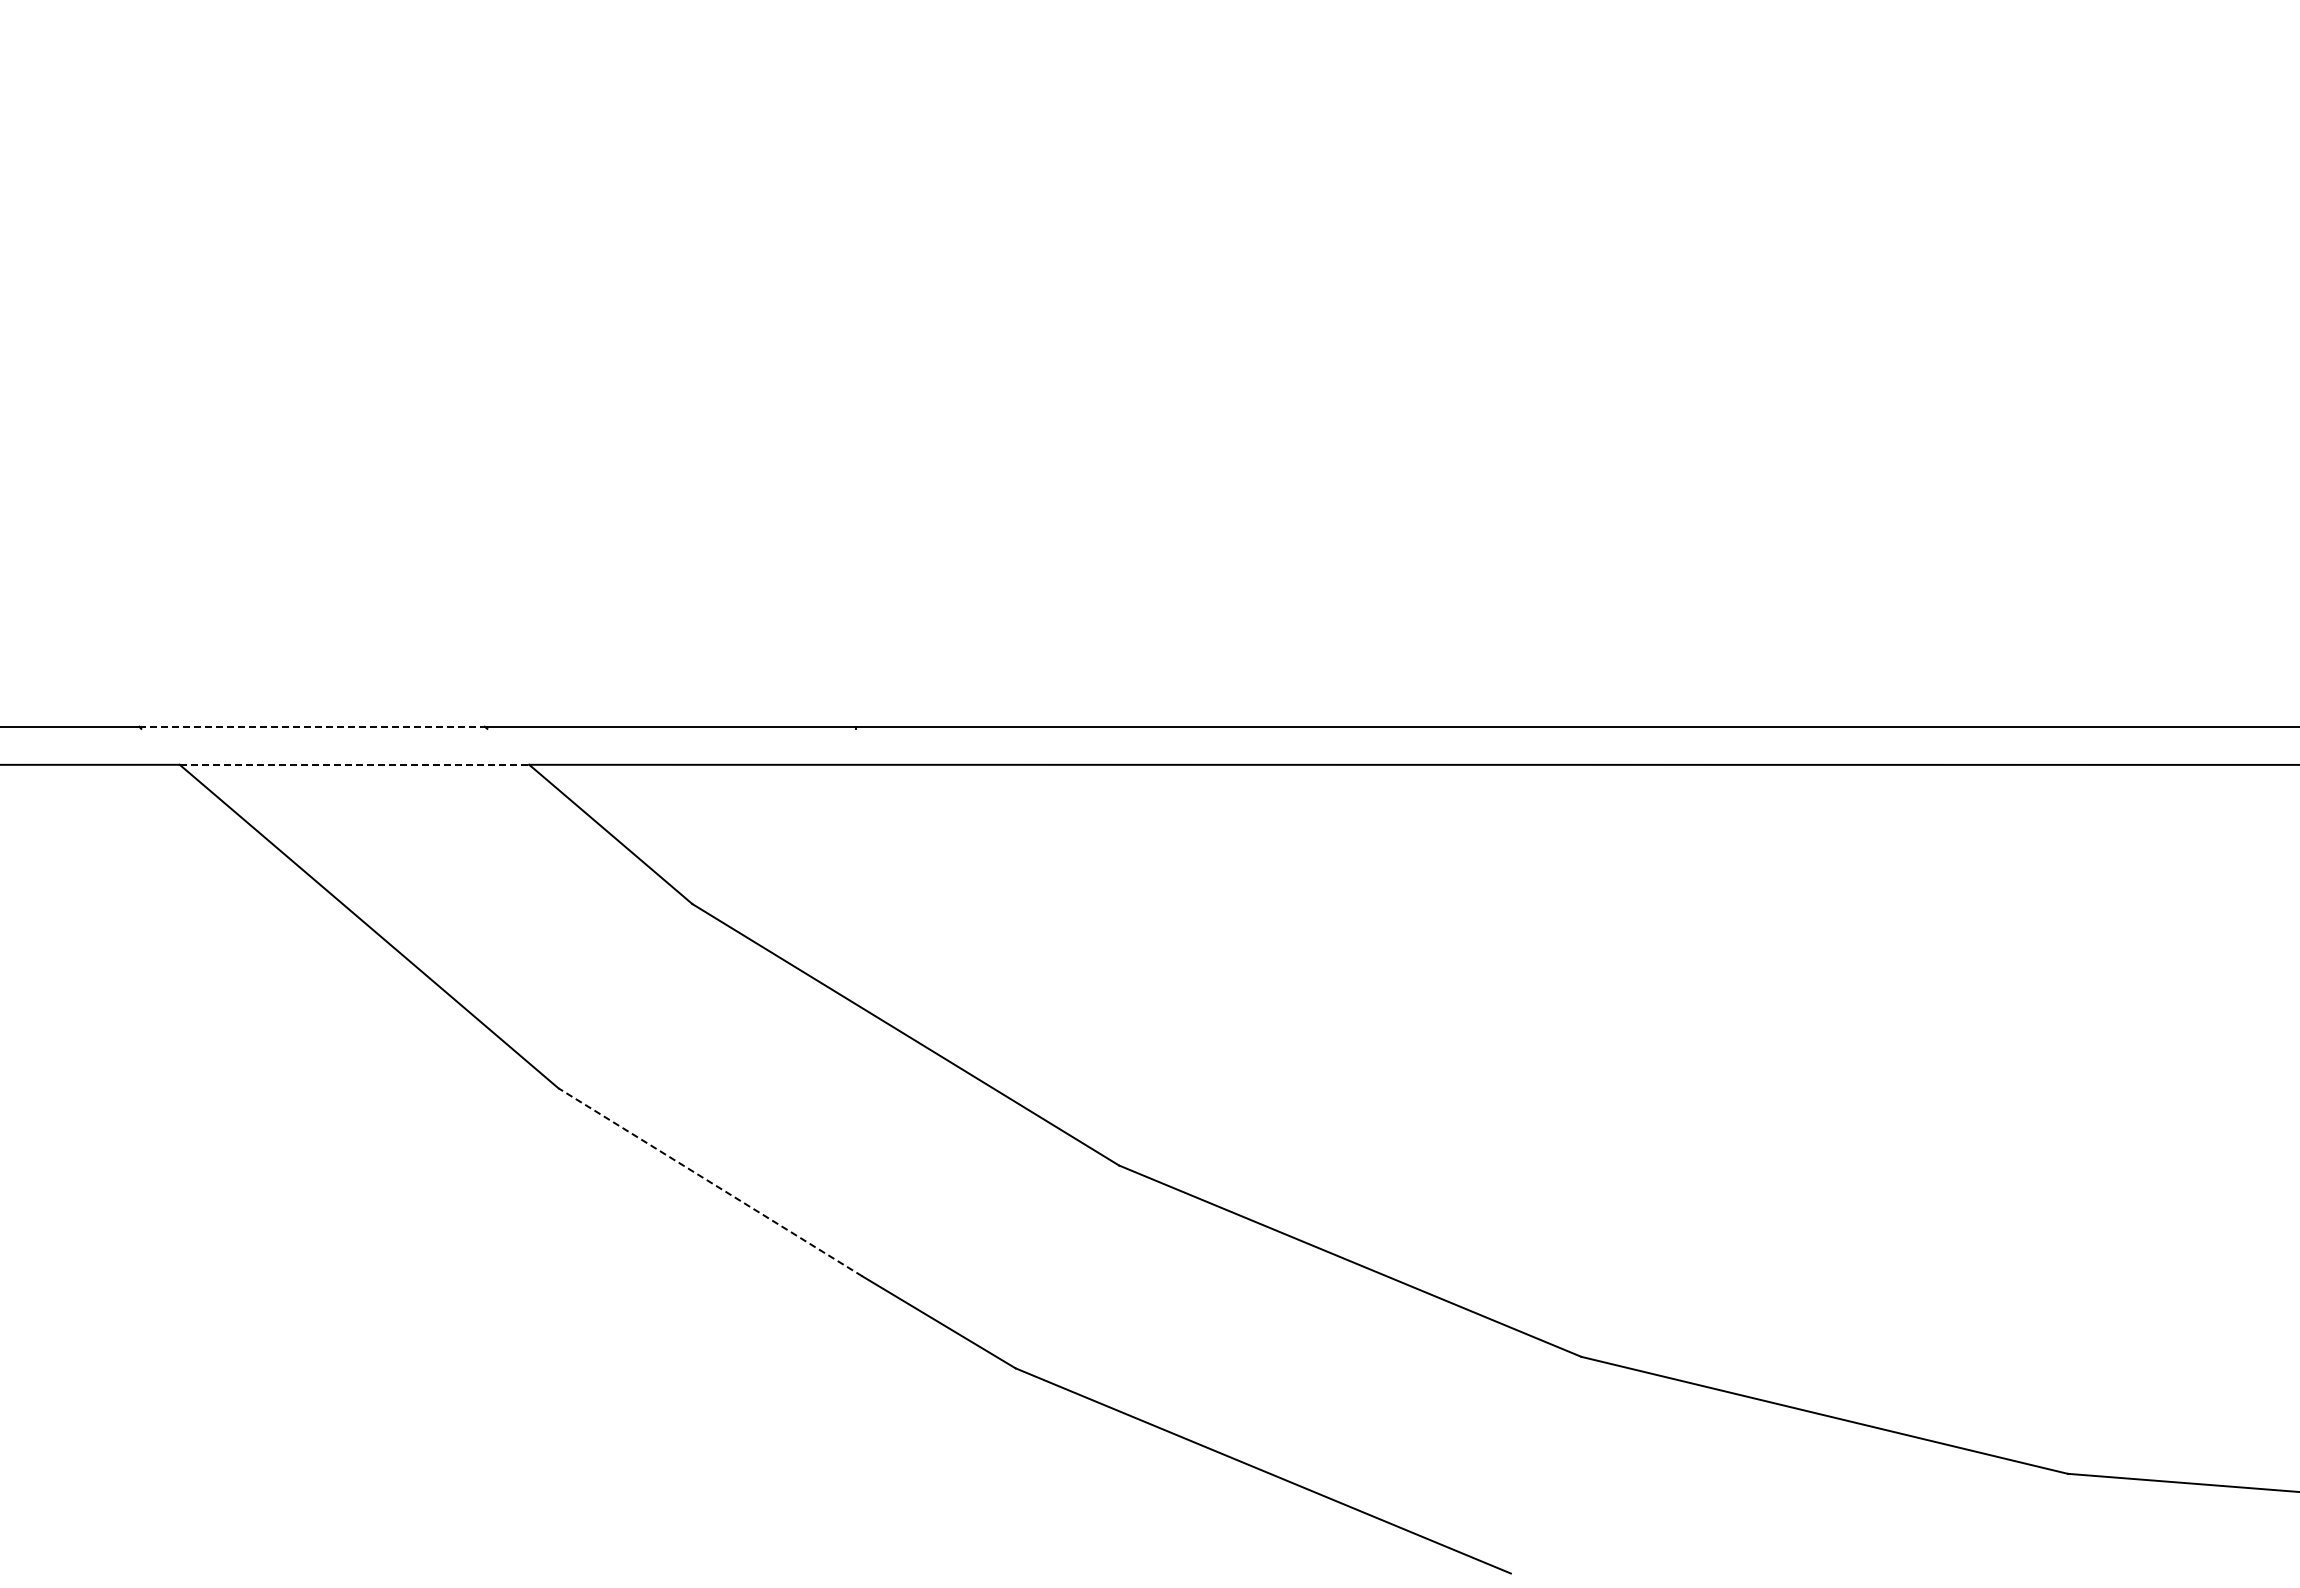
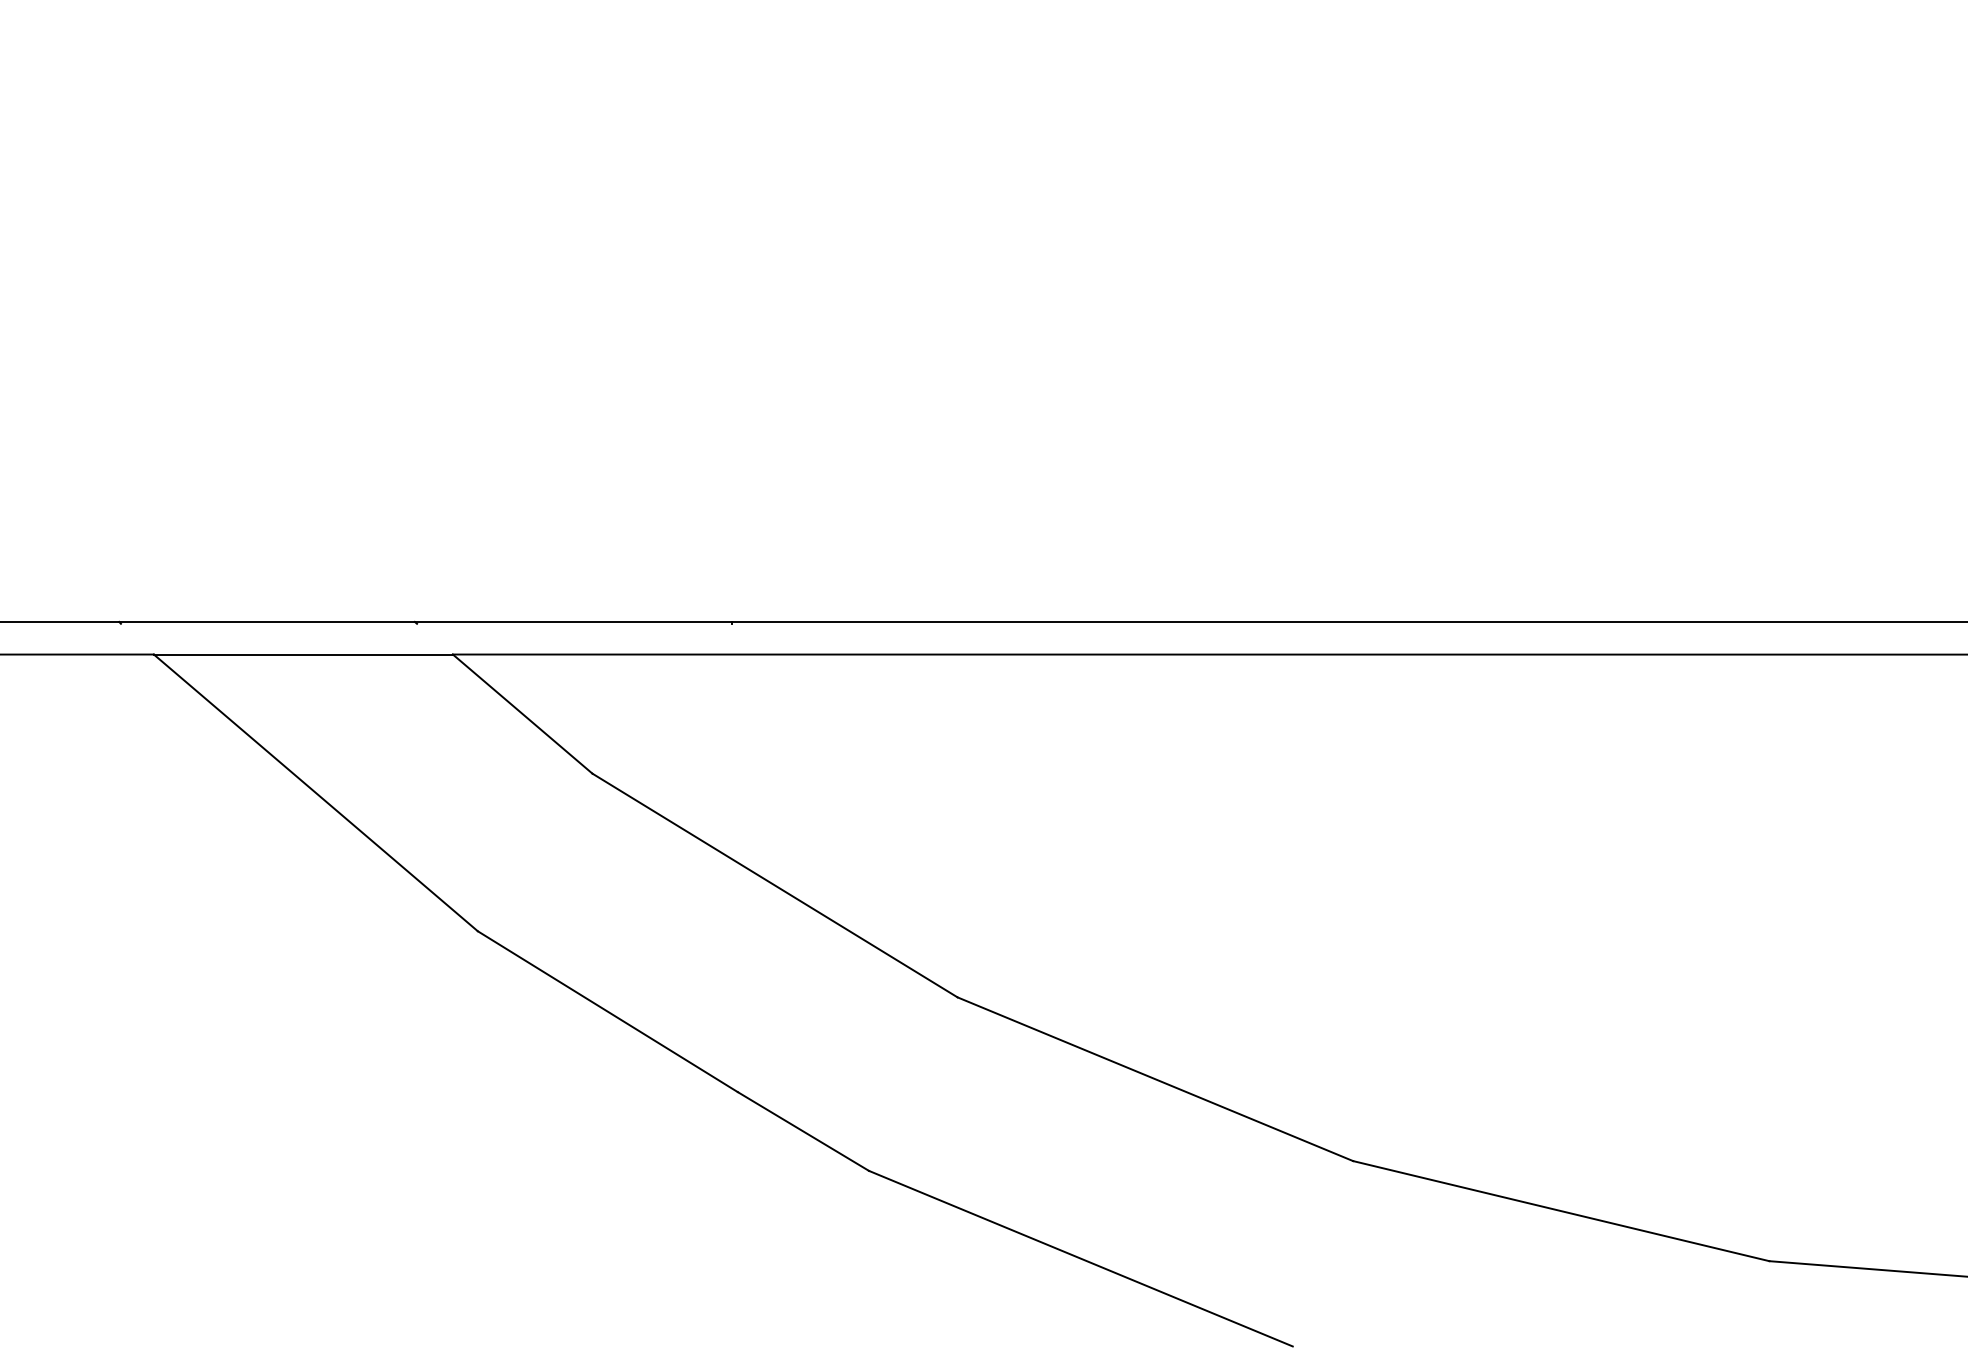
line: (312, 726) -> (267, 621), dashed -> solid
line: (354, 764) -> (303, 654), dashed -> solid
line: (710, 1182) -> (607, 1011), dashed -> solid

